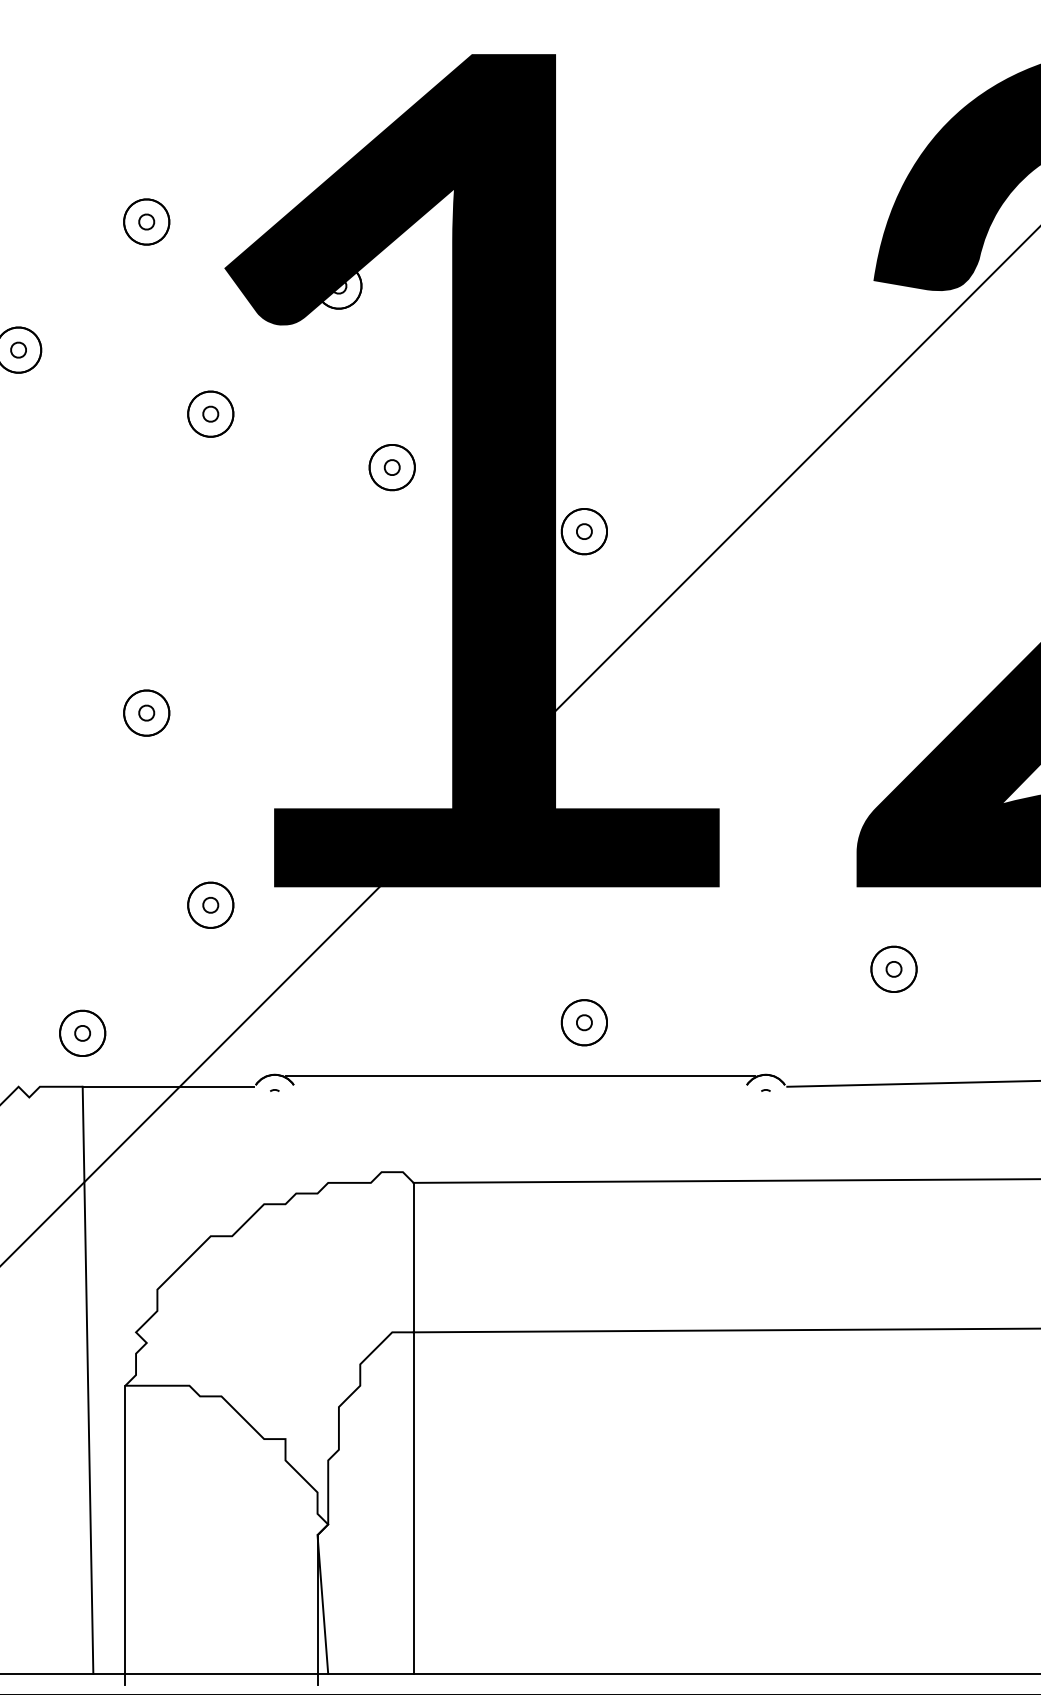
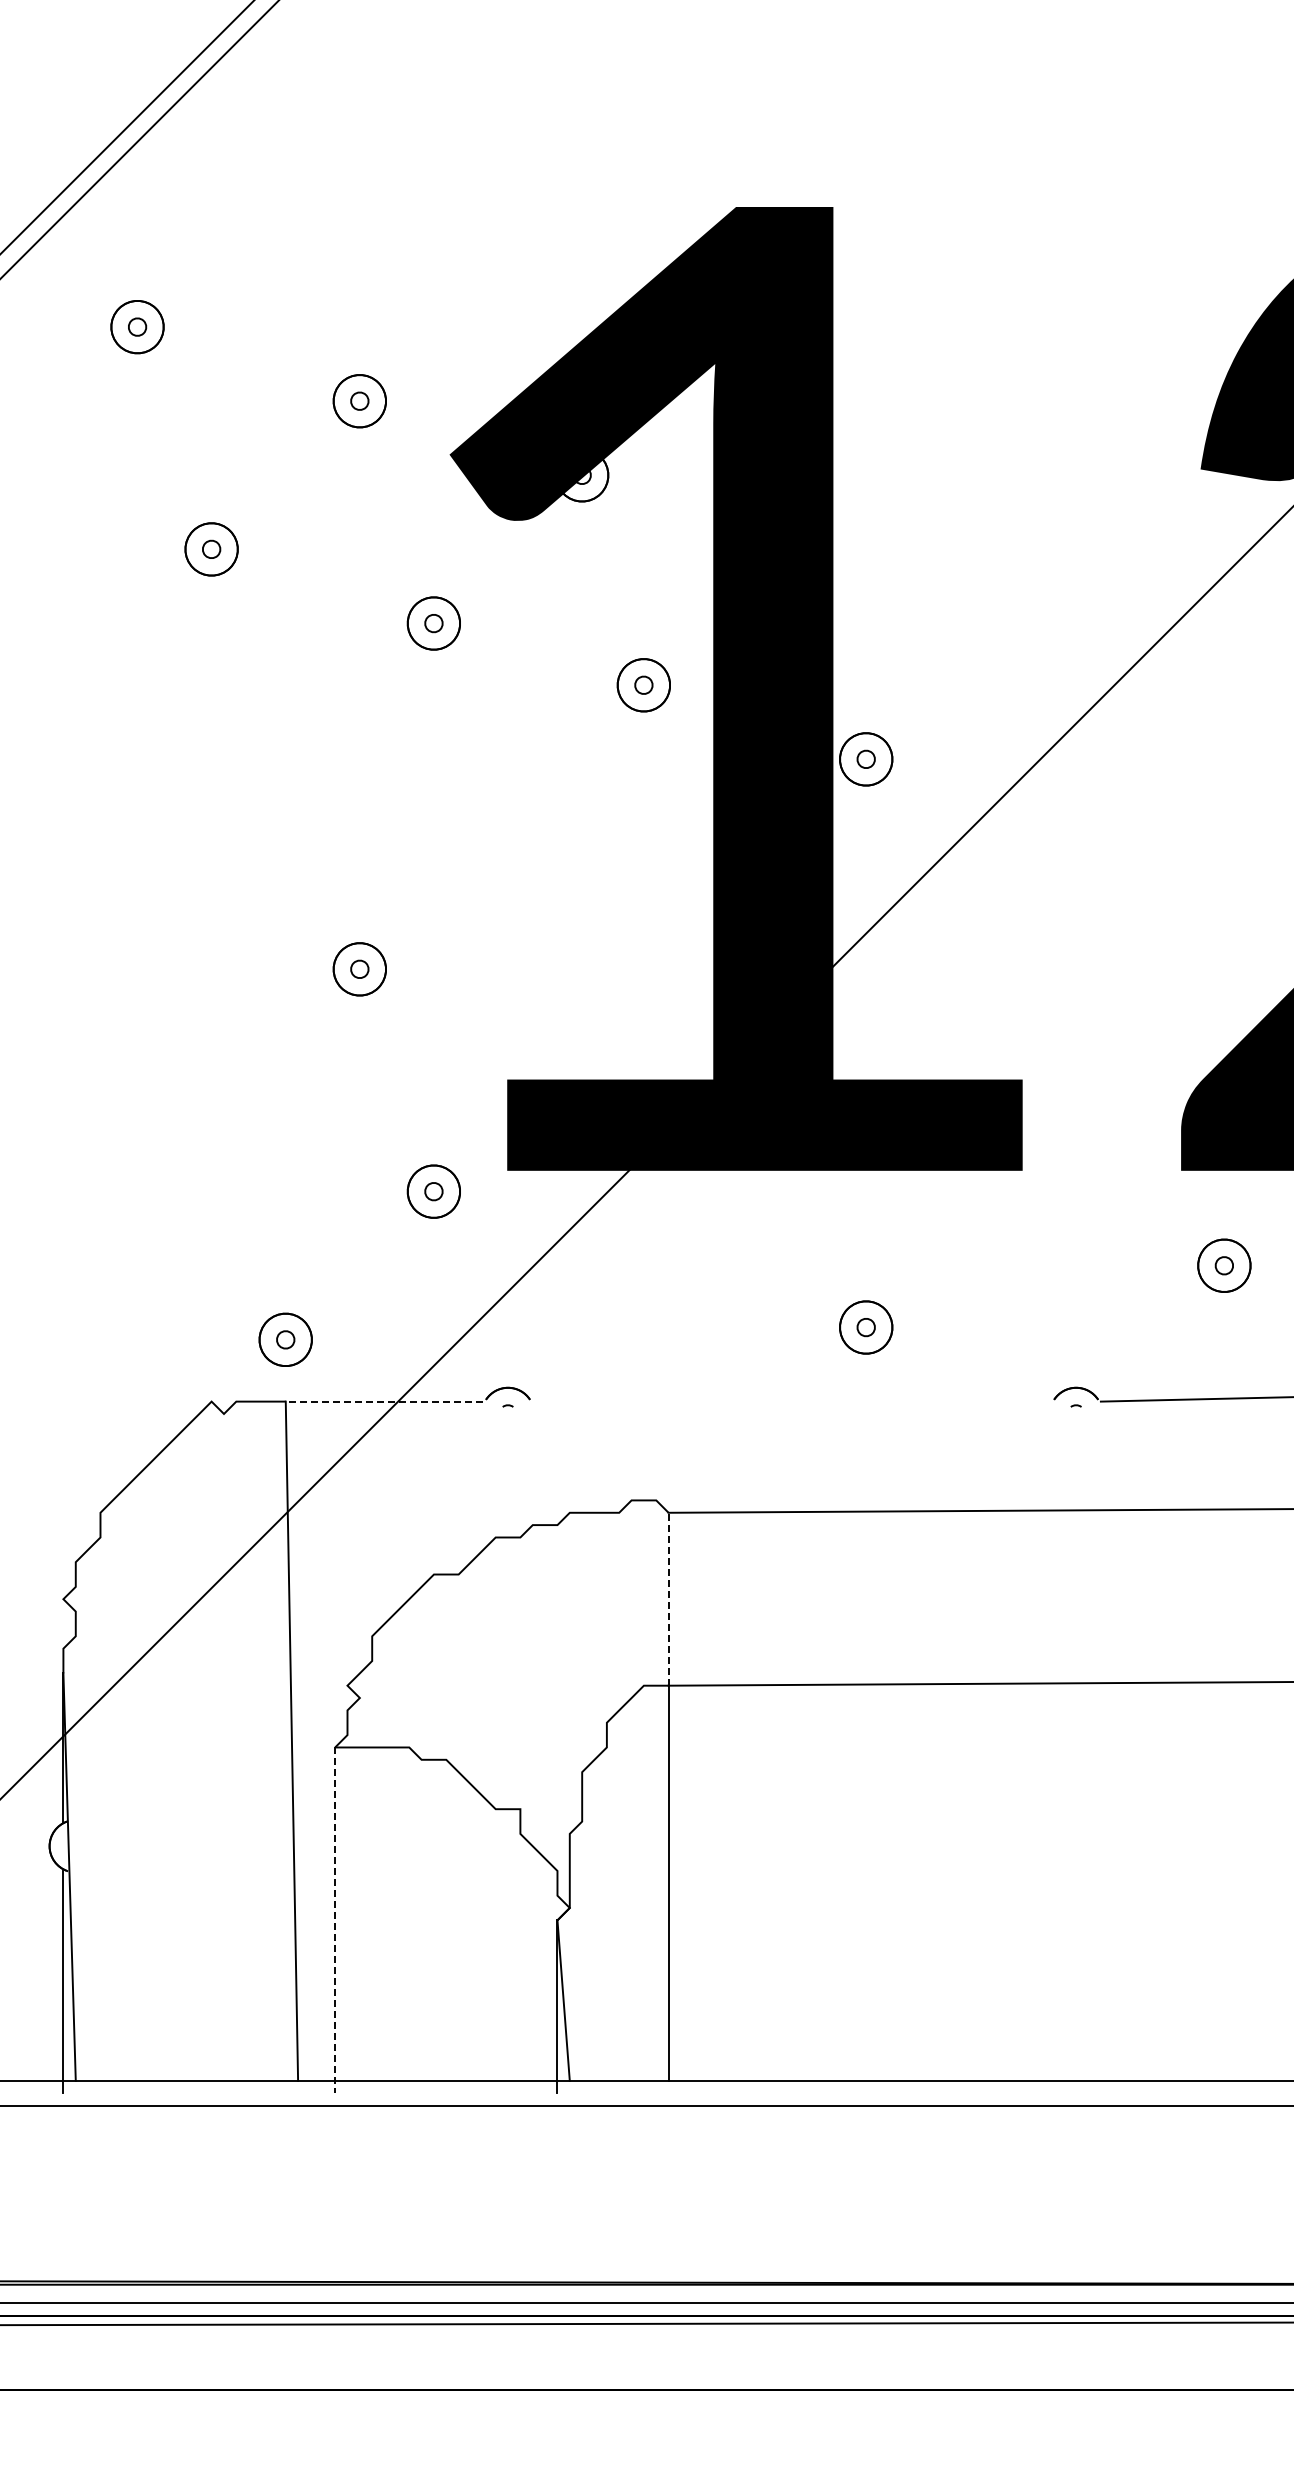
line: (519, 1076) -> (791, 1389), removed
line: (168, 1086) -> (384, 1401), solid -> dashed
line: (413, 1256) -> (668, 1598), solid -> dashed
line: (125, 1535) -> (335, 1920), solid -> dashed

